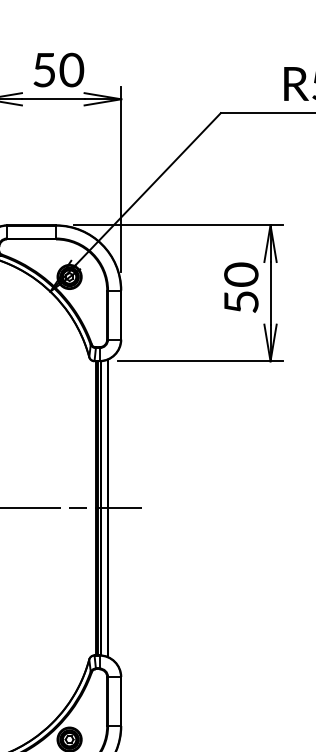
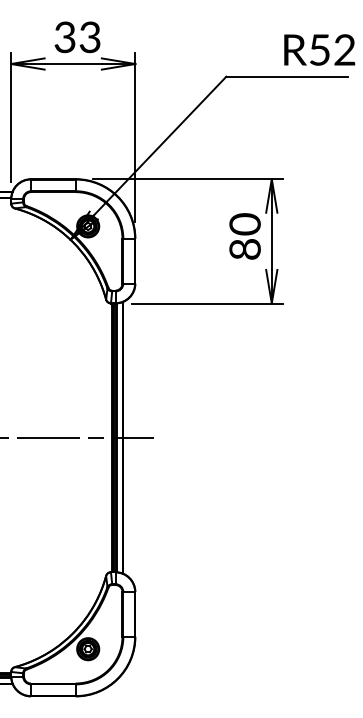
text: (57, 70) -> (77, 37), 50 -> 33
text: (240, 302) -> (244, 249), 50 -> 80

